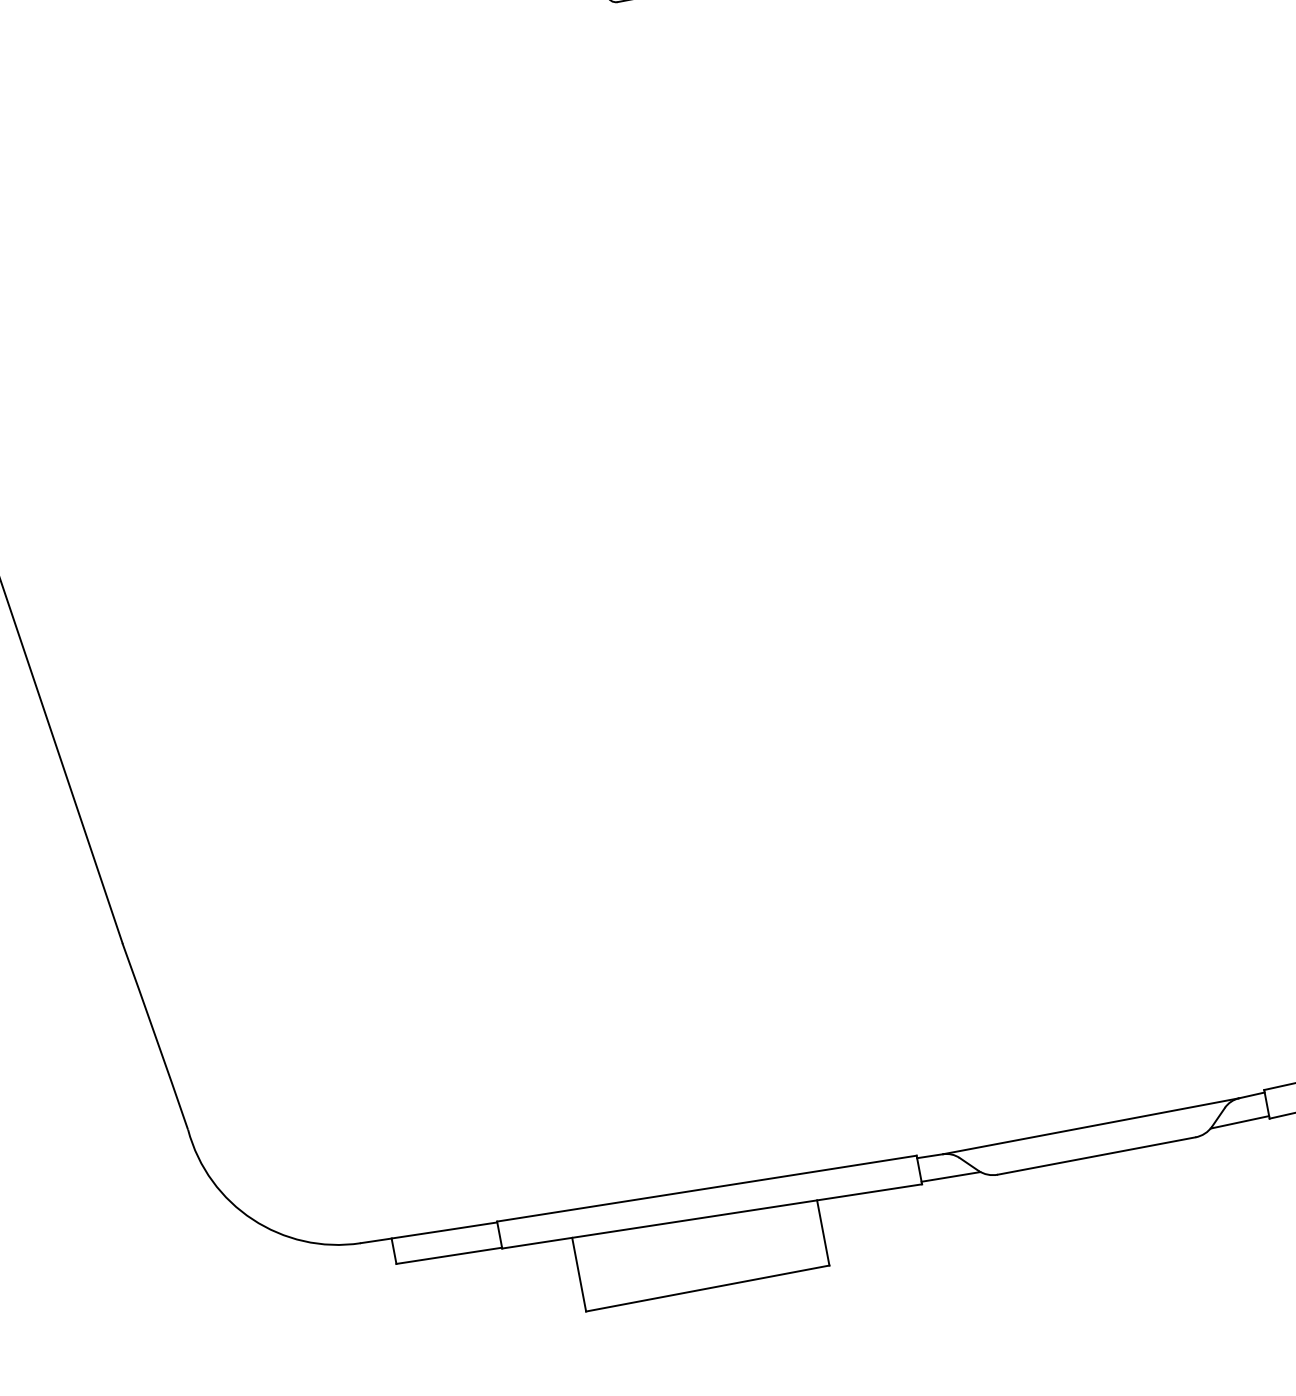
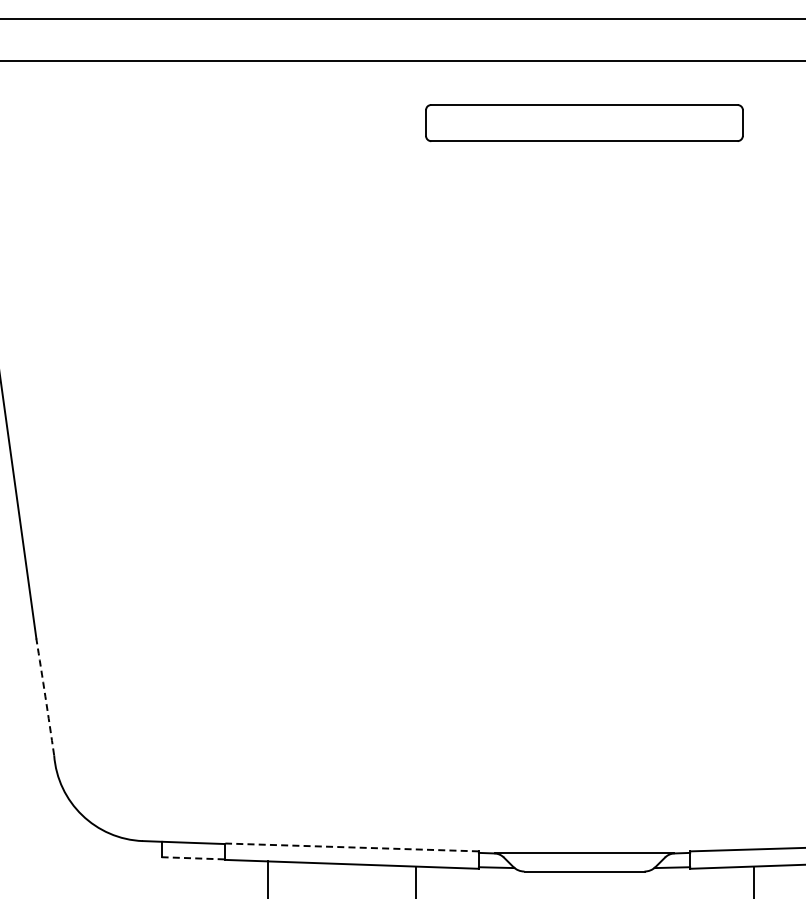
arc: (155, 1035) -> (45, 696), solid -> dashed
line: (707, 1188) -> (352, 847), solid -> dashed
line: (449, 1256) -> (193, 858), solid -> dashed

